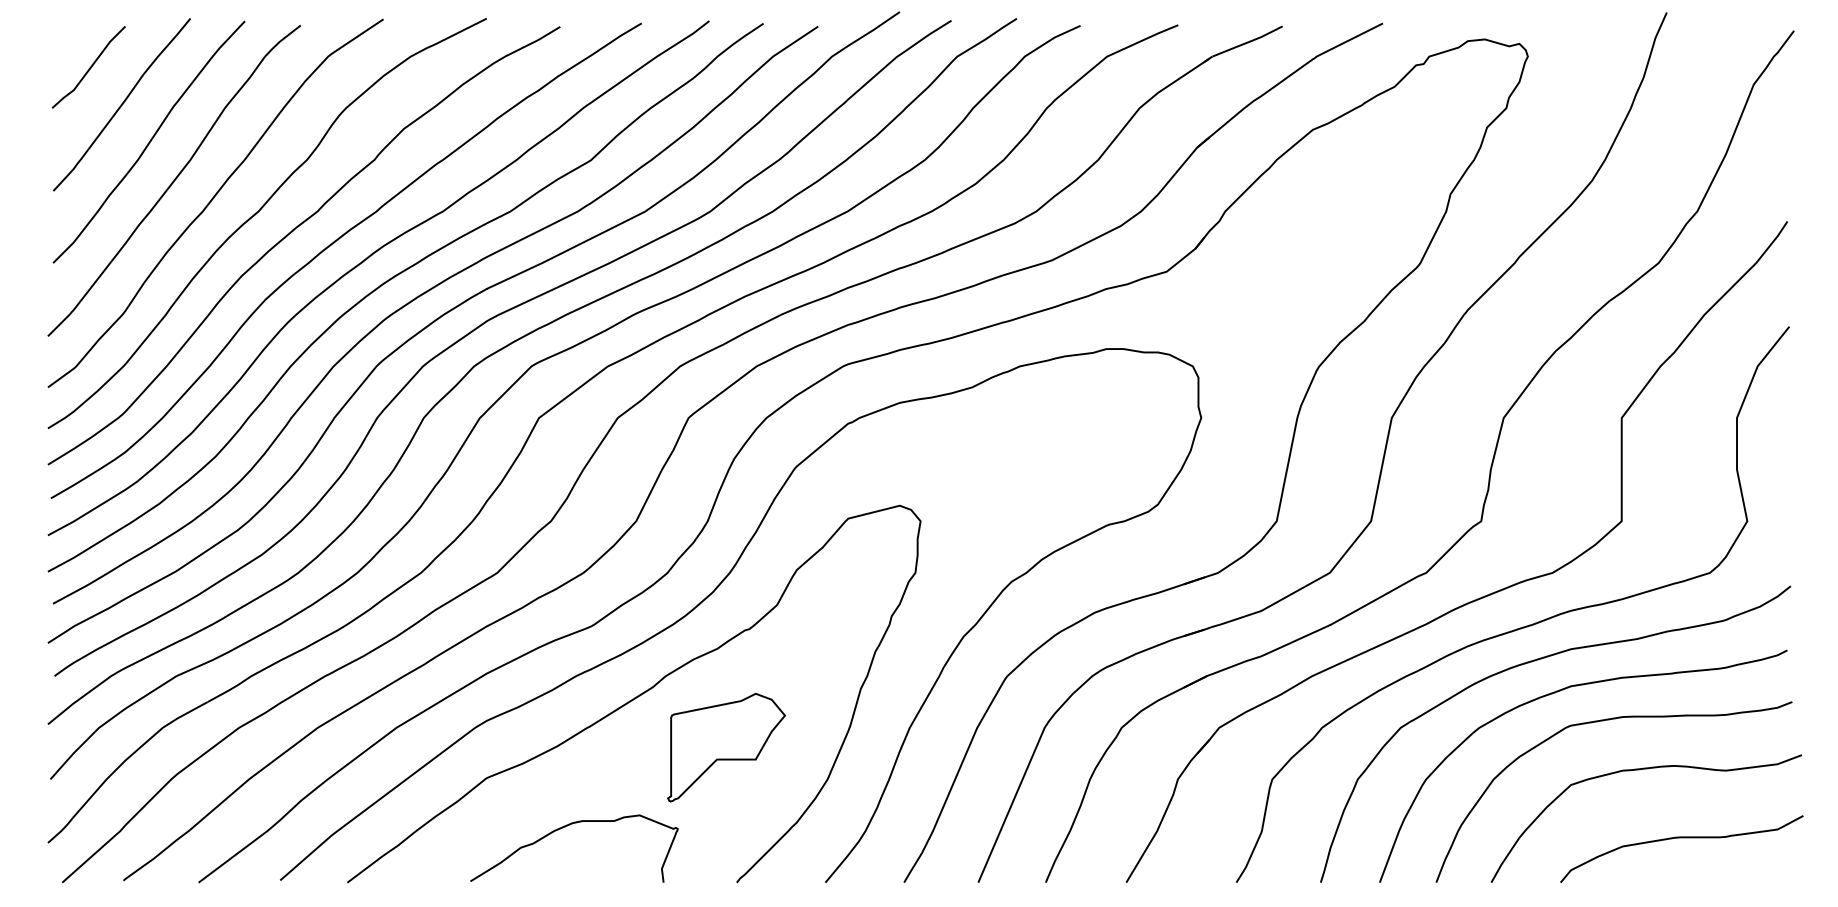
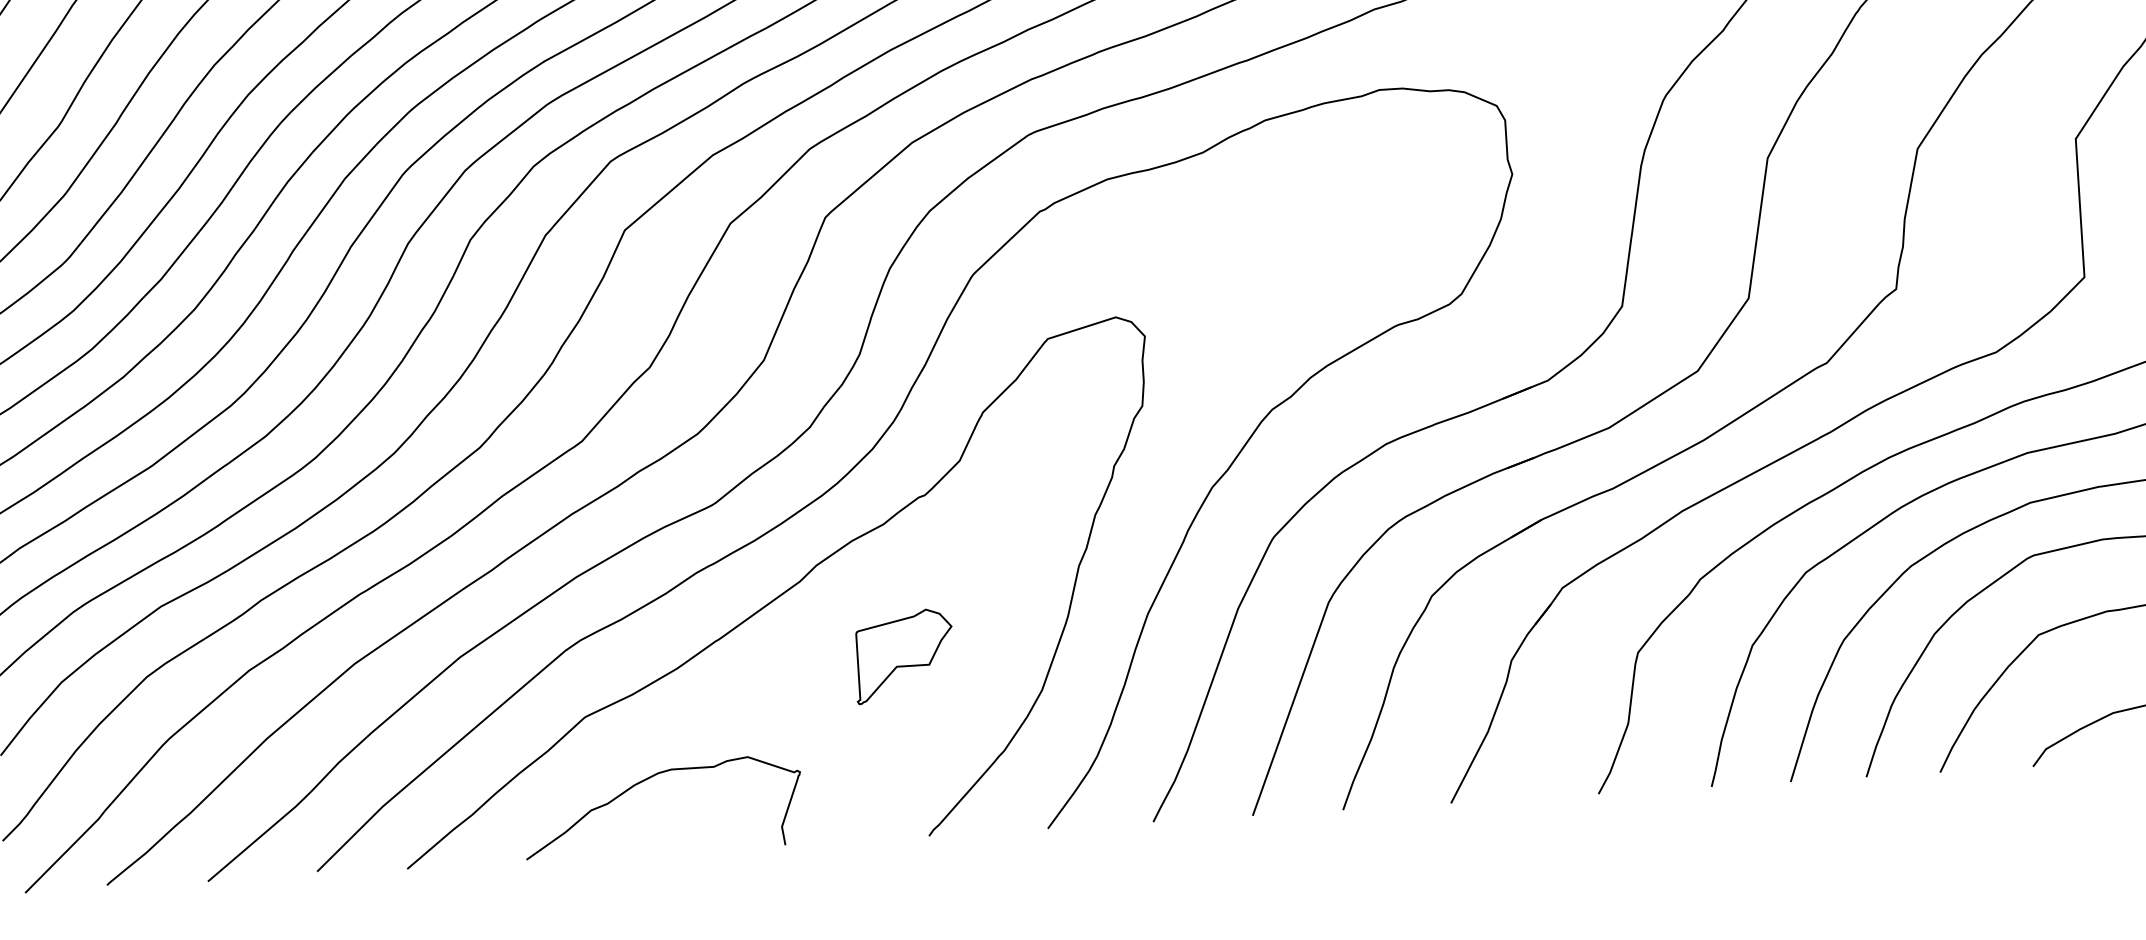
part: (726, 747) -> (903, 655), size x0.62
curve: (563, 828) -> (646, 781), moved

